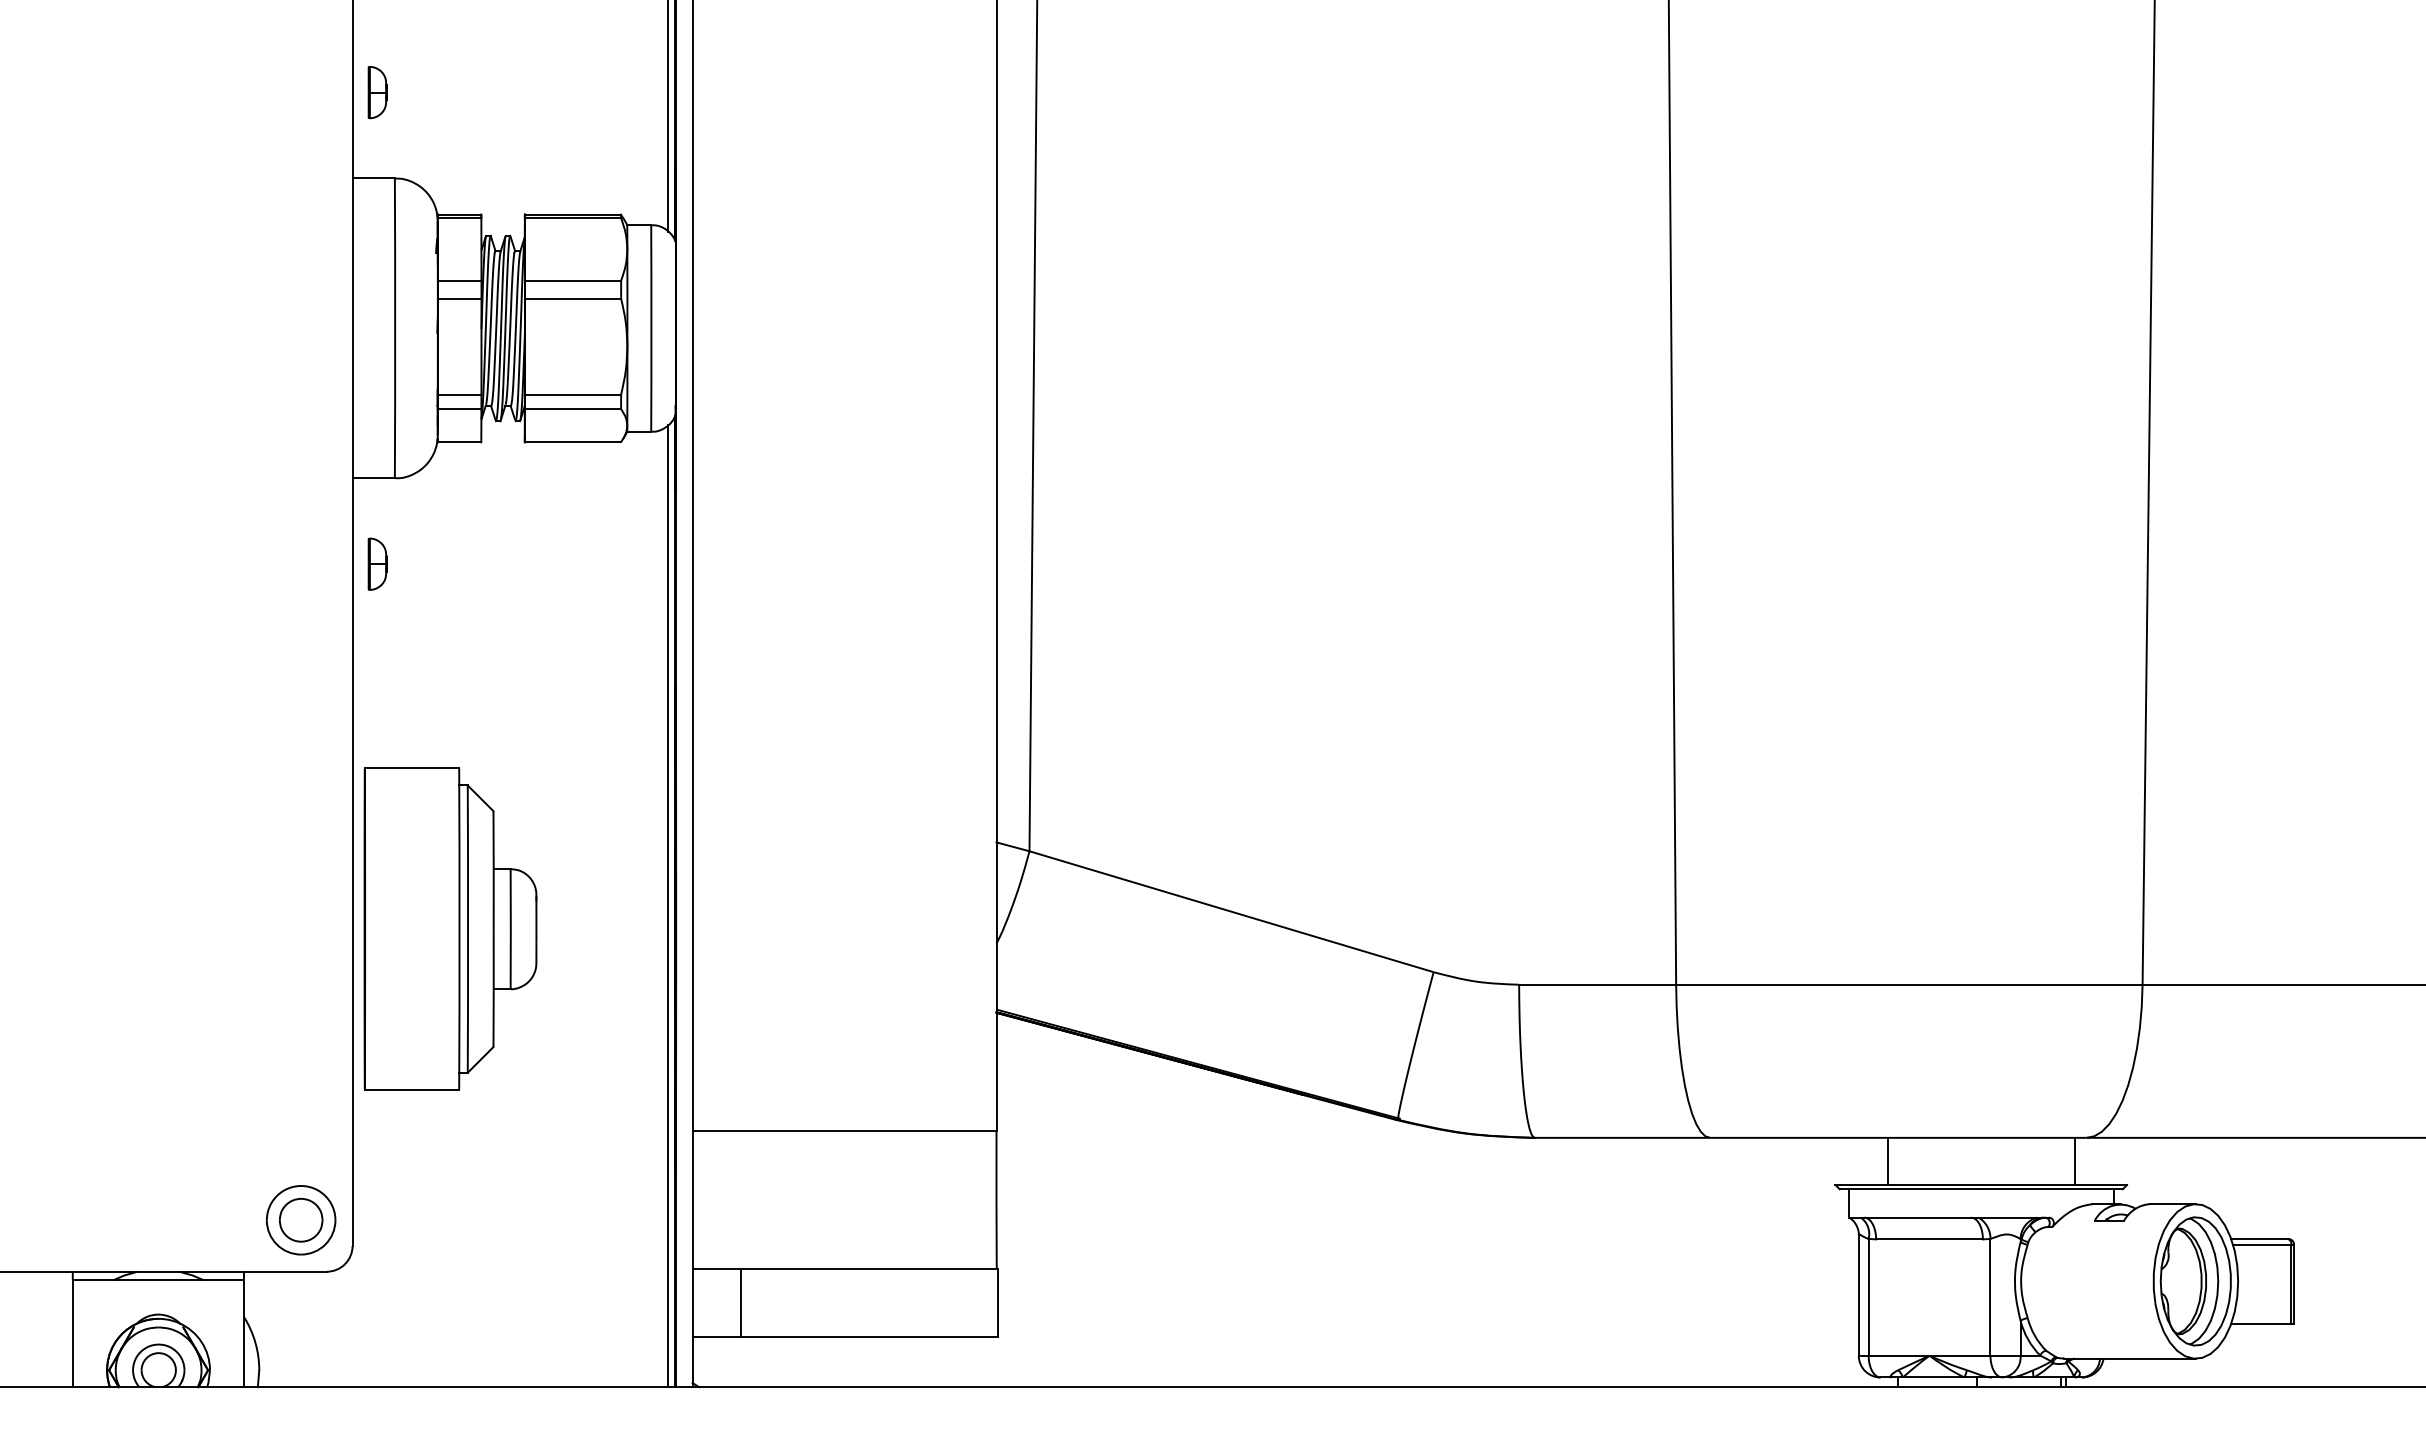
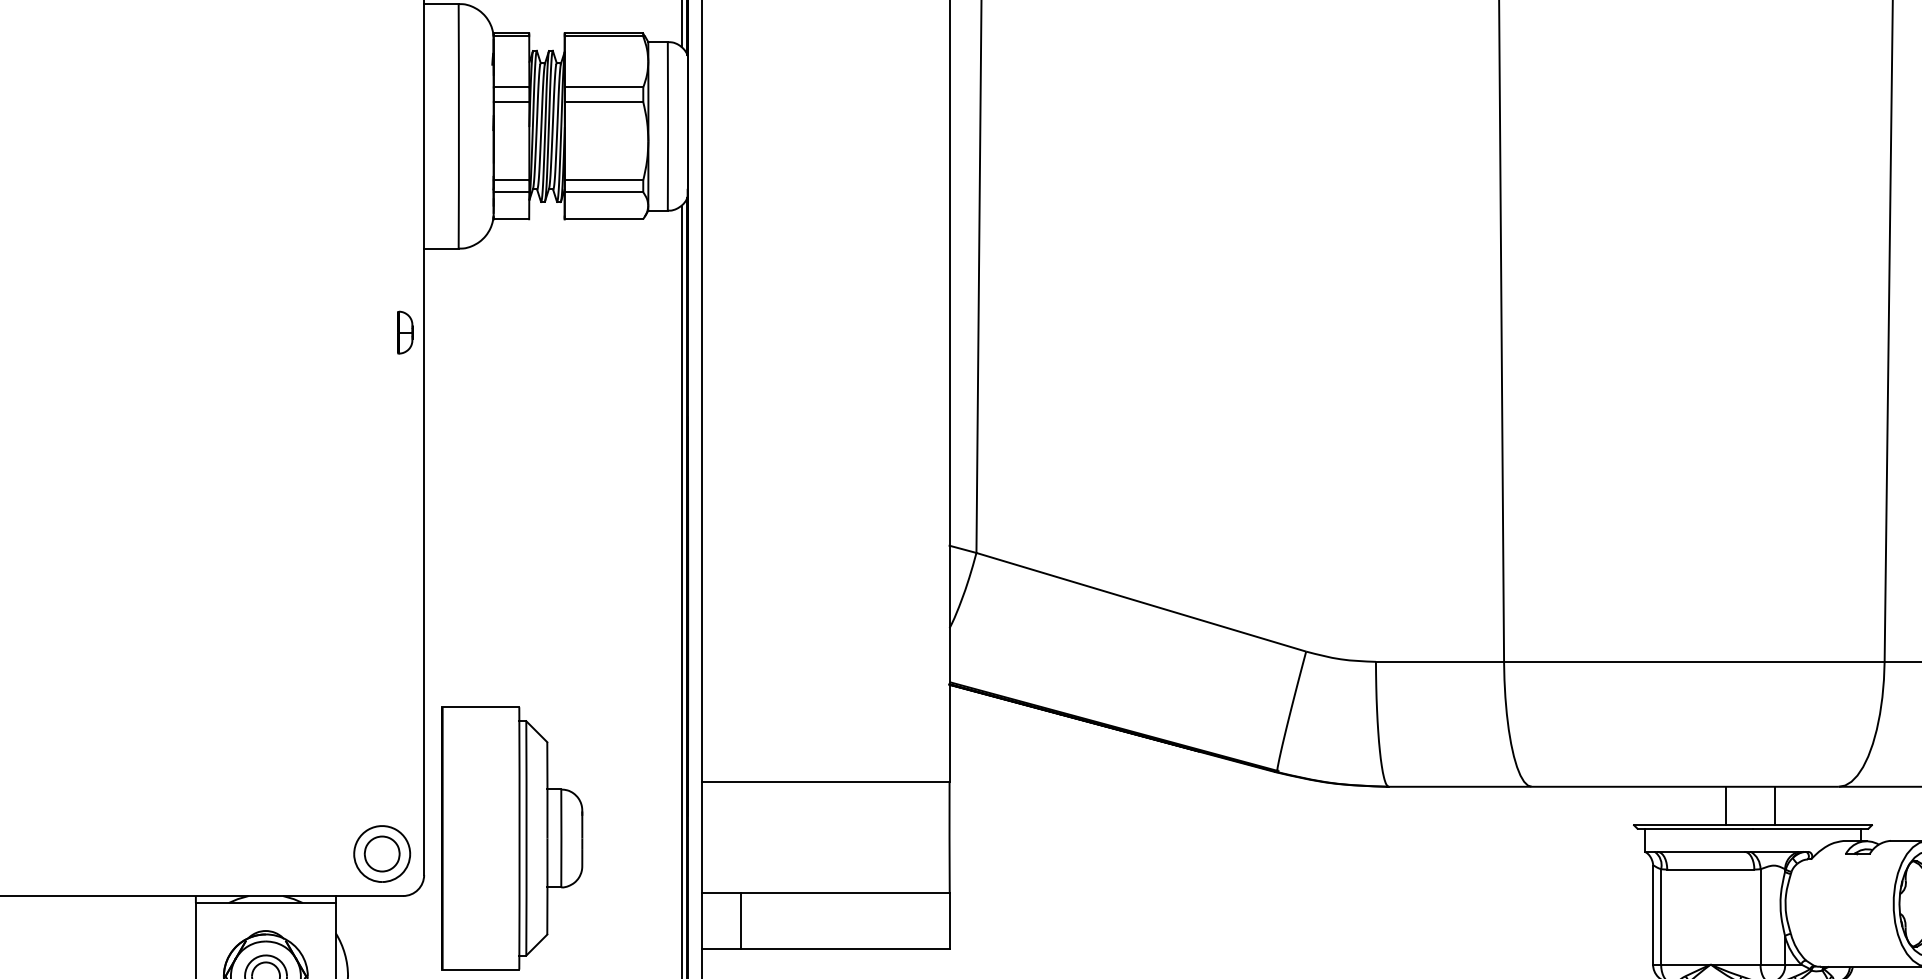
part: (377, 563) -> (405, 332), moved
part: (450, 928) -> (512, 837), moved
line: (1887, 1161) -> (1726, 806), moved
line: (2074, 1161) -> (1774, 806), moved

